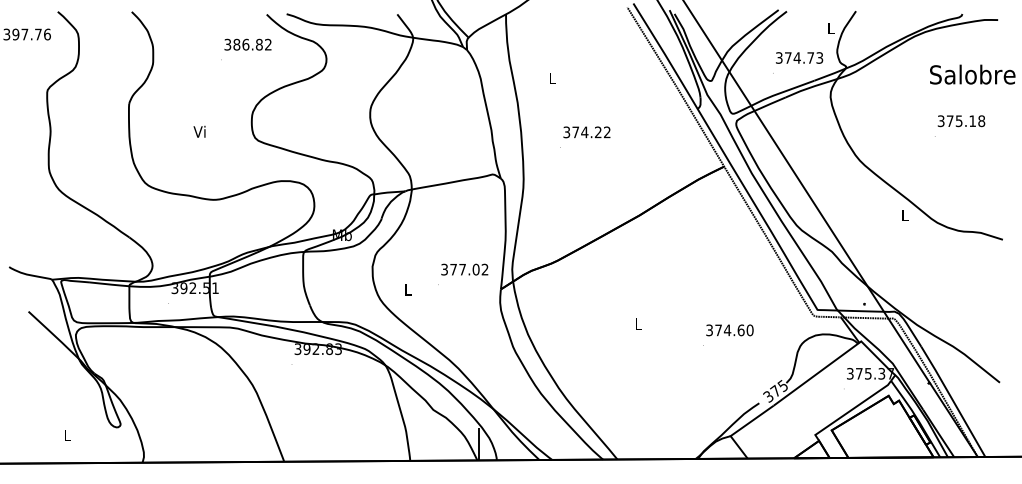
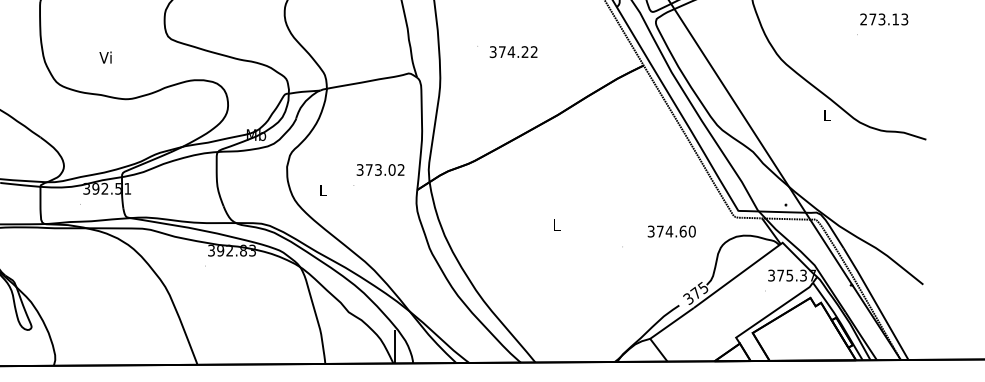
text: (961, 121) -> (884, 19), 375.18 -> 273.13
text: (199, 131) -> (105, 57), moved
text: (586, 132) -> (513, 52), moved
text: (462, 269) -> (378, 169), 377.02 -> 373.02
text: (729, 330) -> (671, 231), moved

